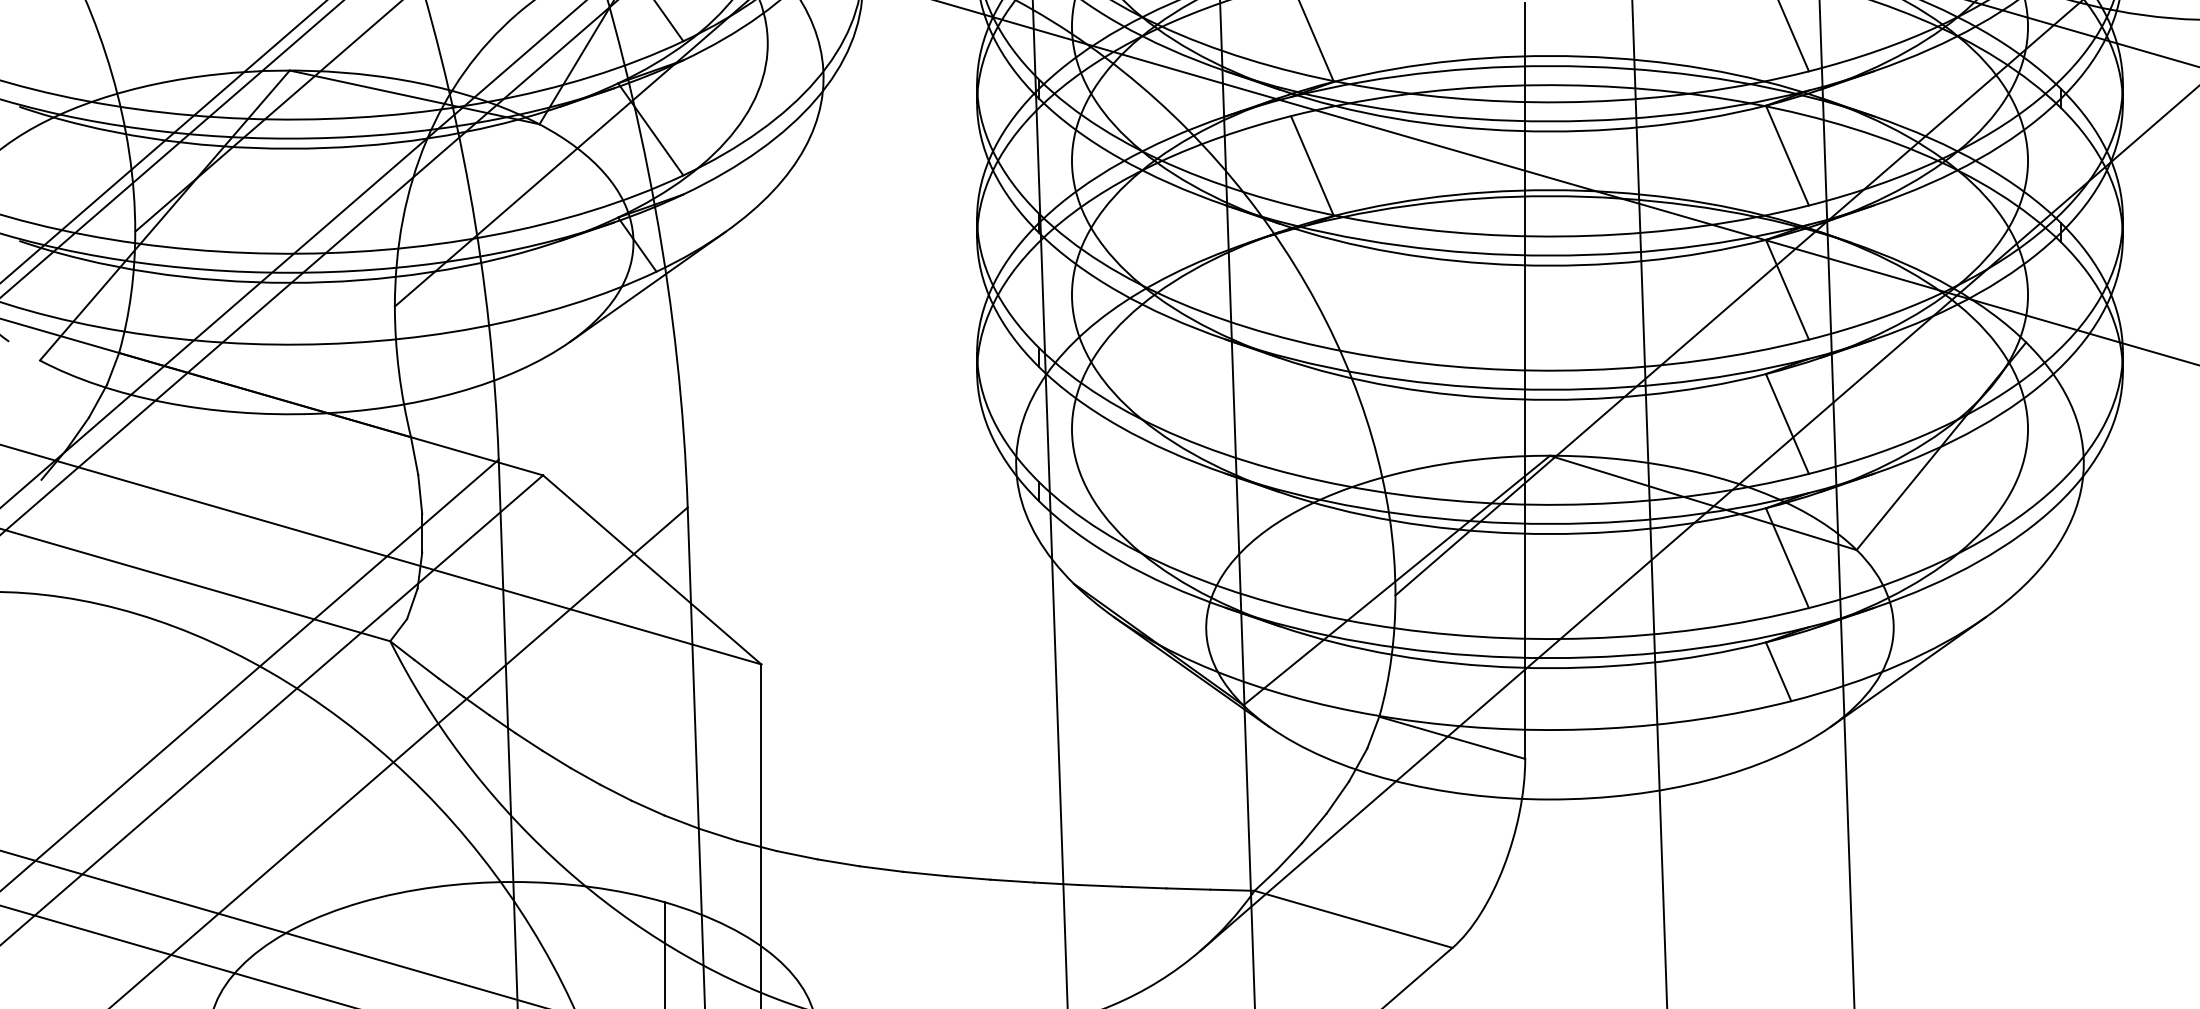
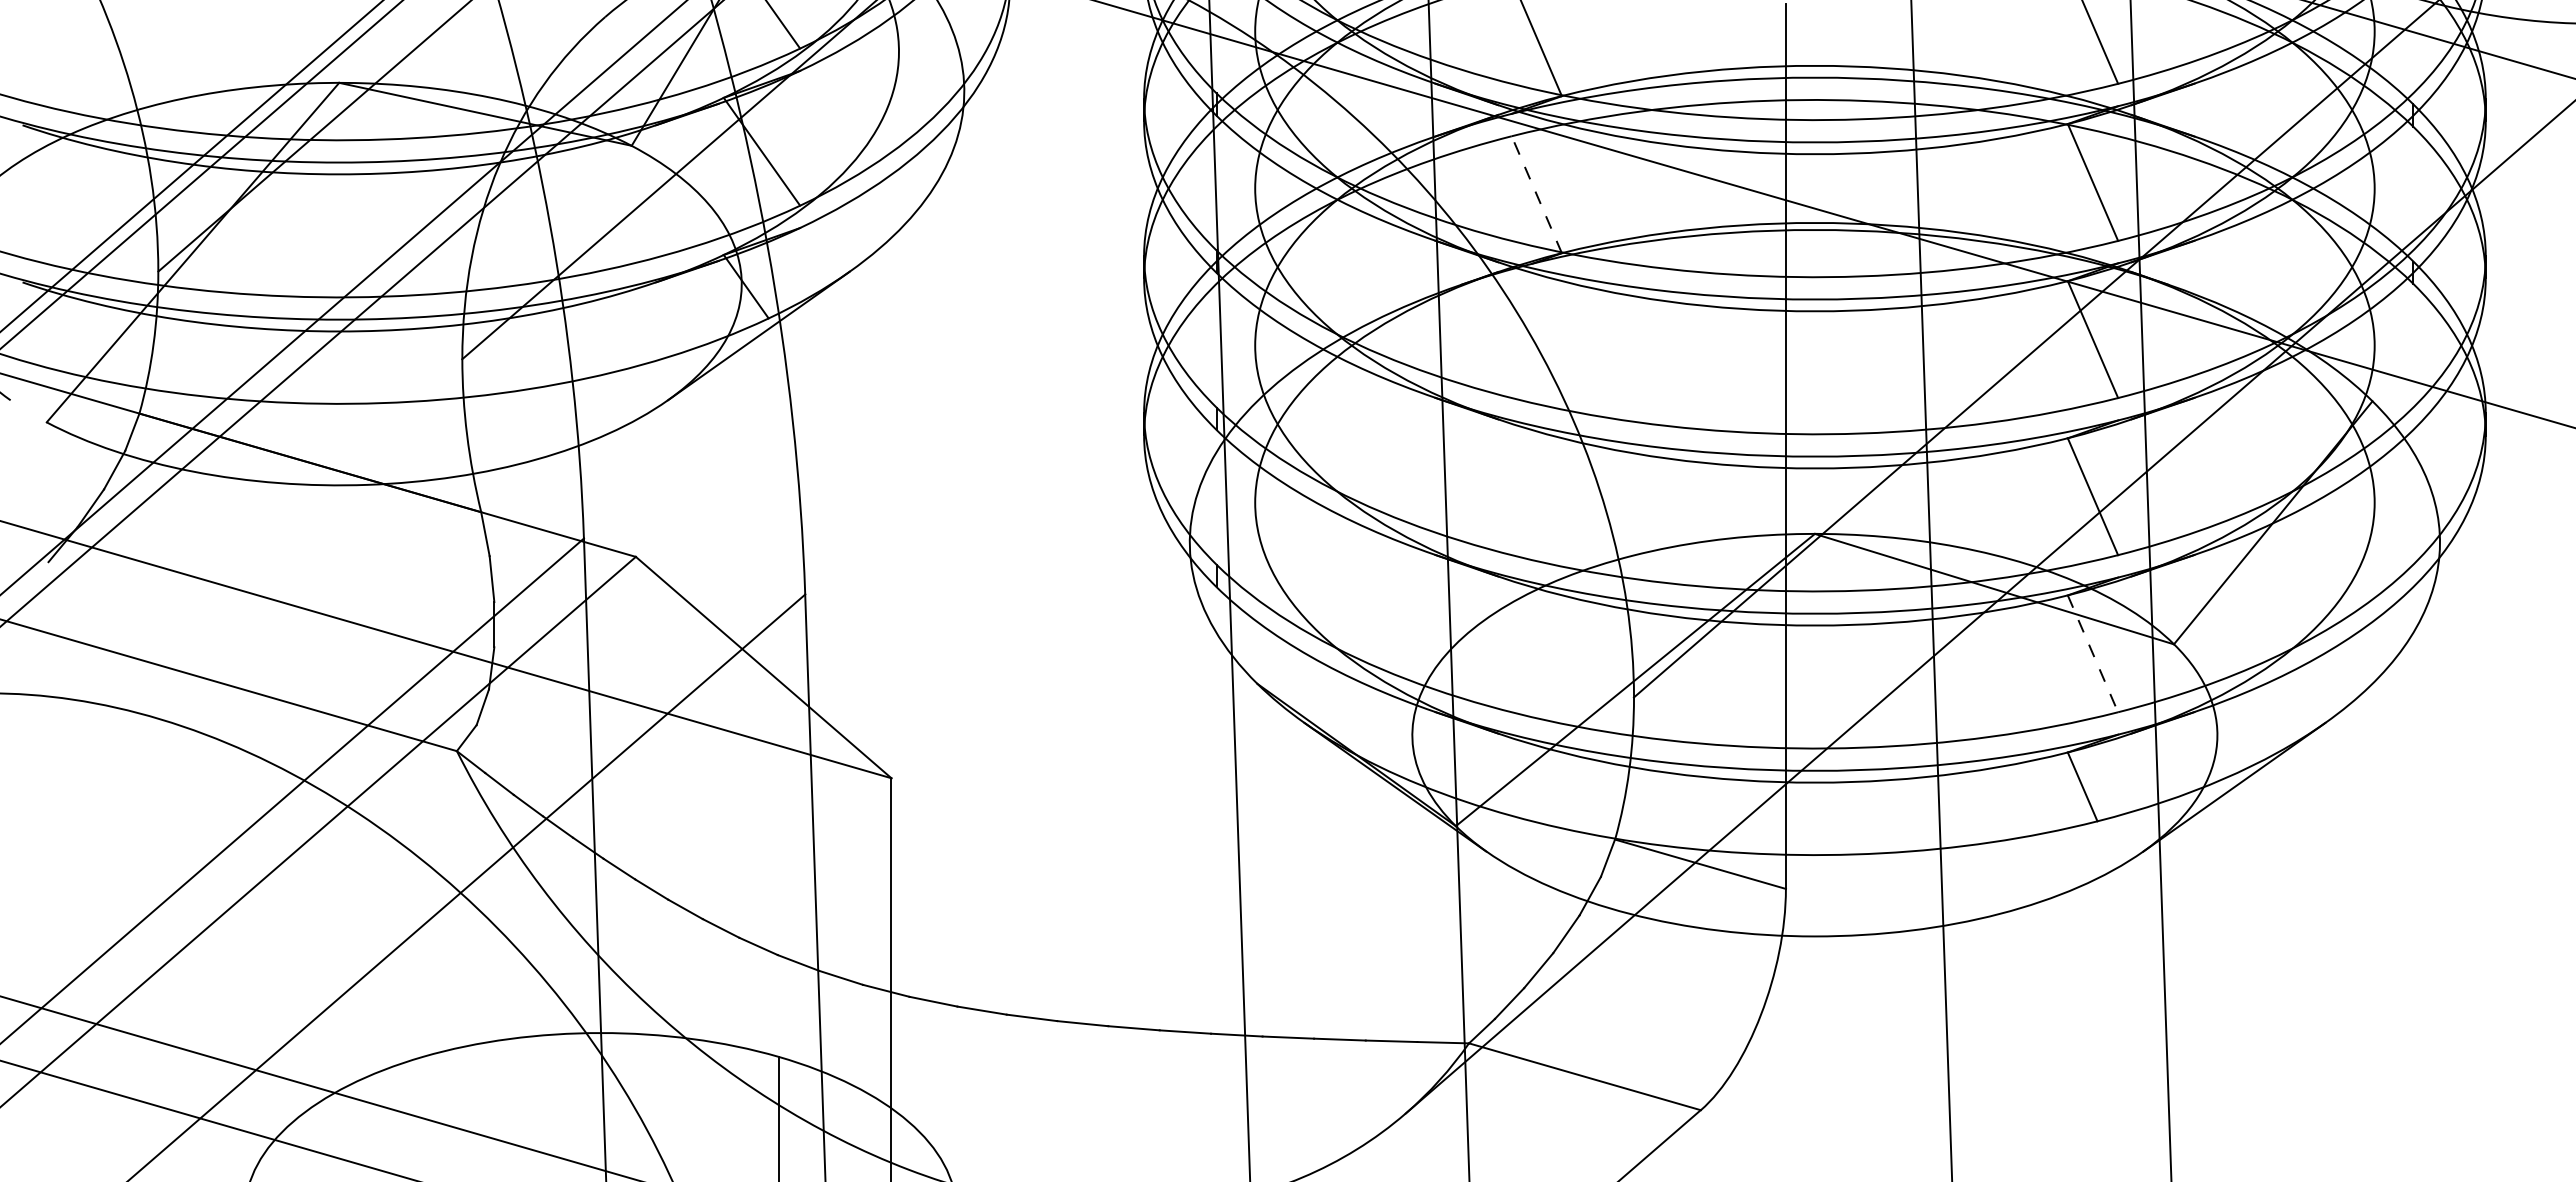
line: (1312, 165) -> (1536, 194), solid -> dashed
line: (1787, 557) -> (2092, 653), solid -> dashed

